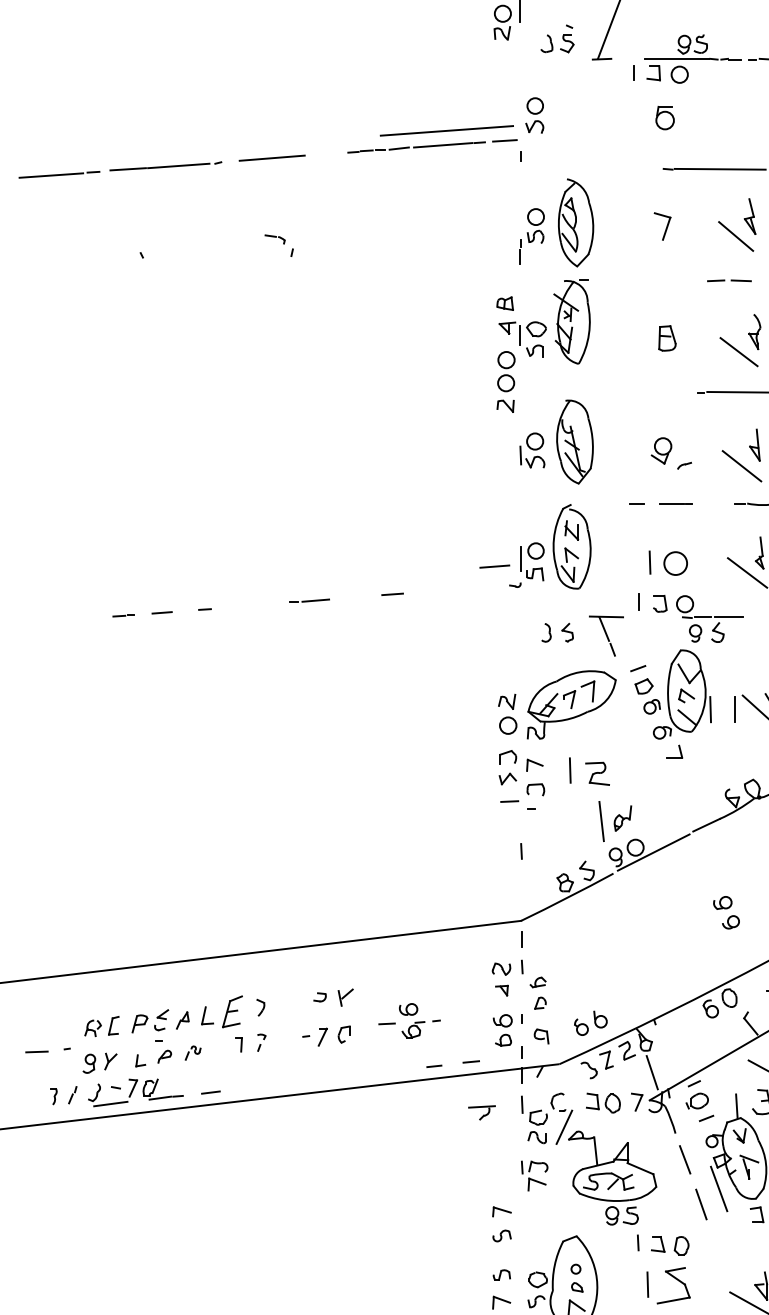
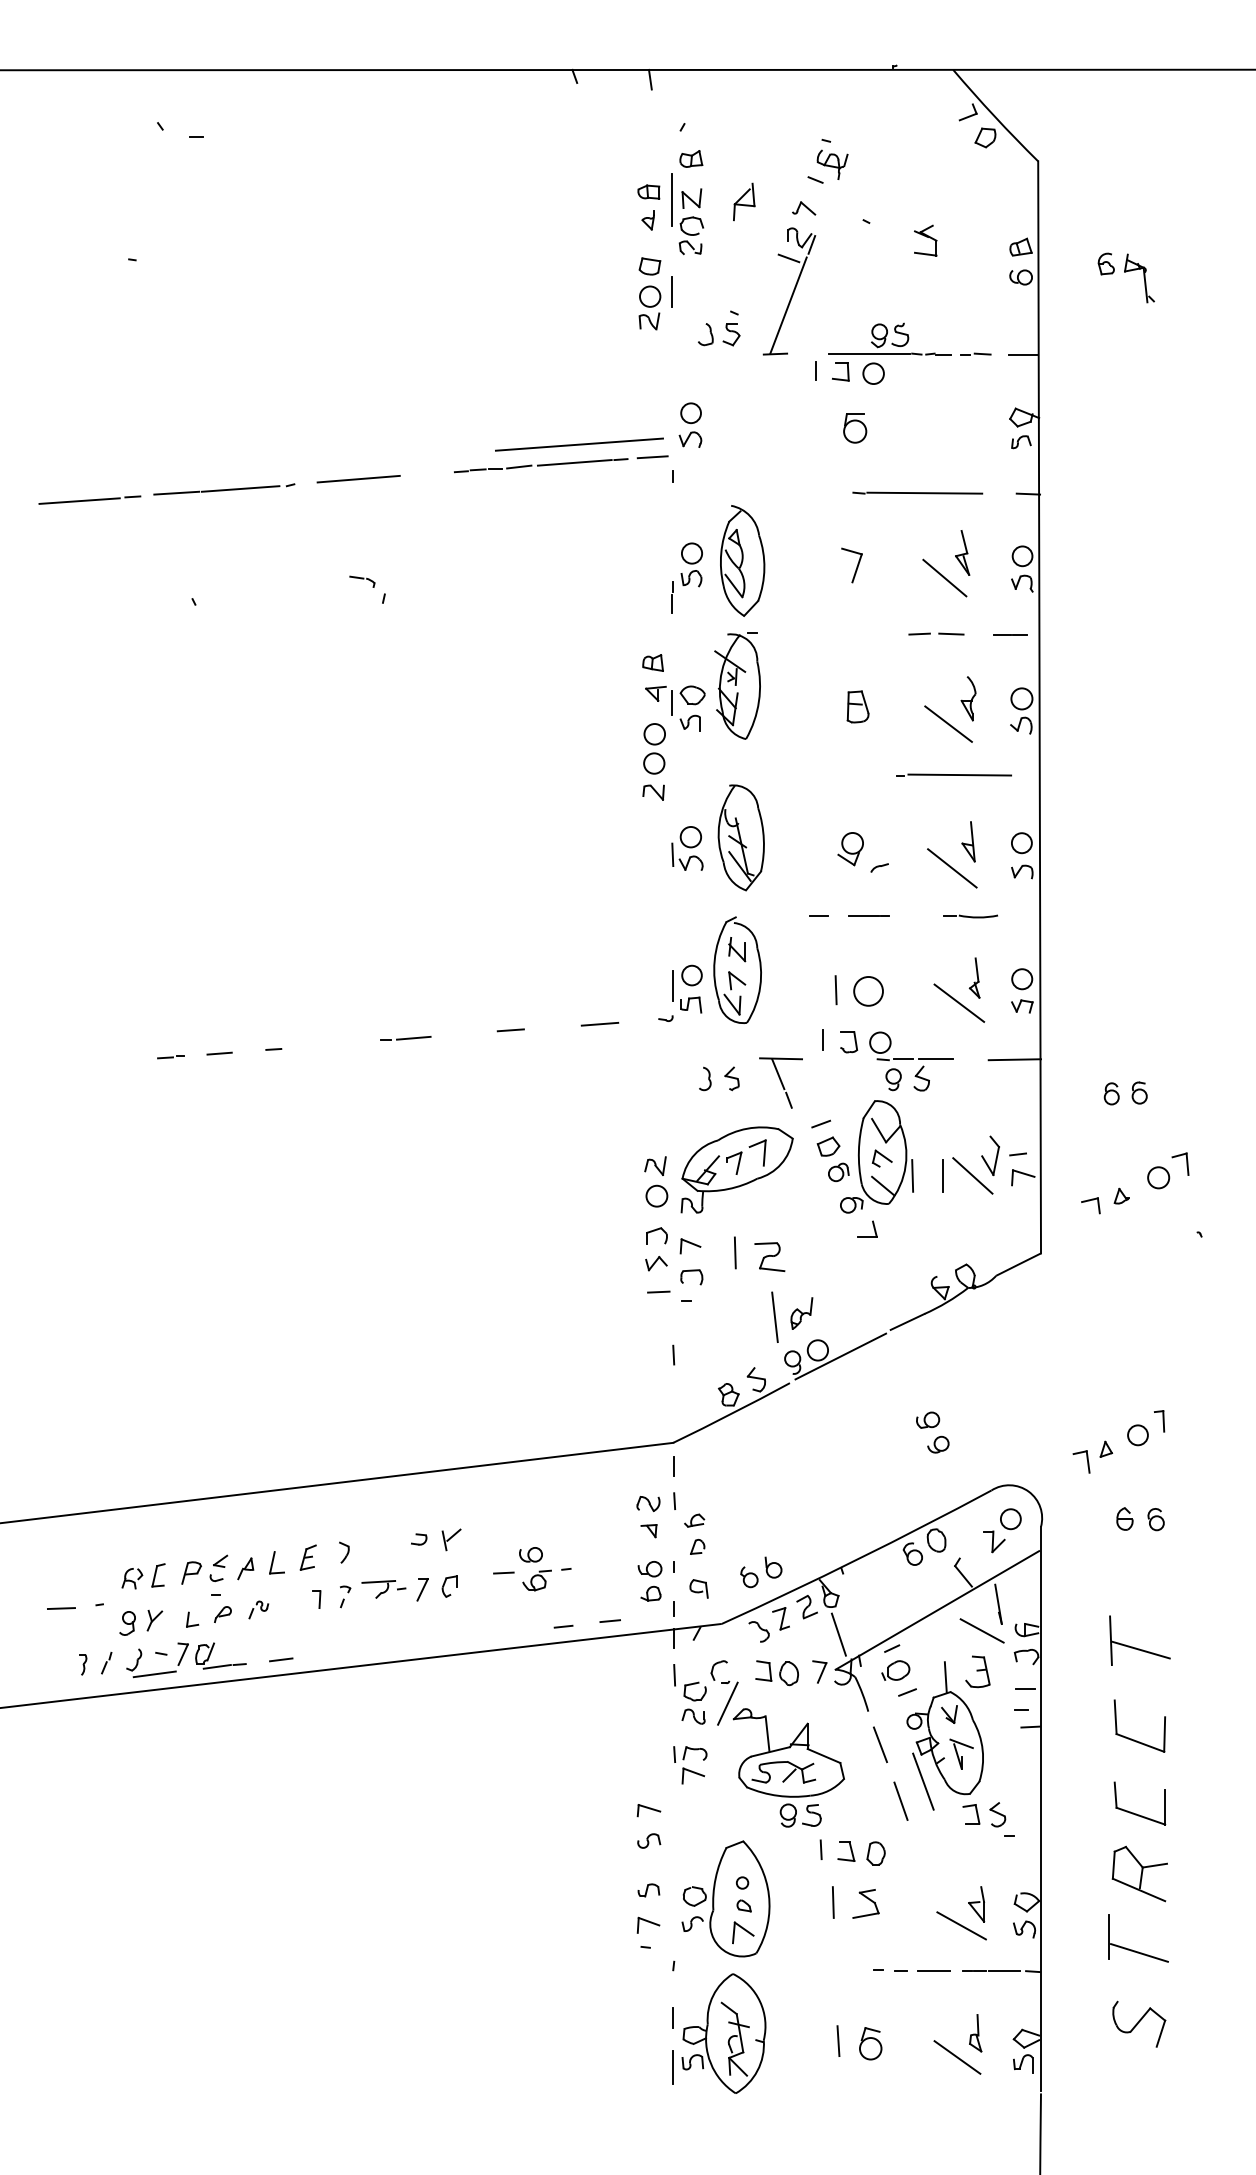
line: (494, 566) -> (599, 1023), moved
part: (231, 1011) -> (307, 1557), size x0.62
part: (481, 1112) -> (378, 1589), moved
part: (673, 1285) -> (865, 1903), size x0.62

